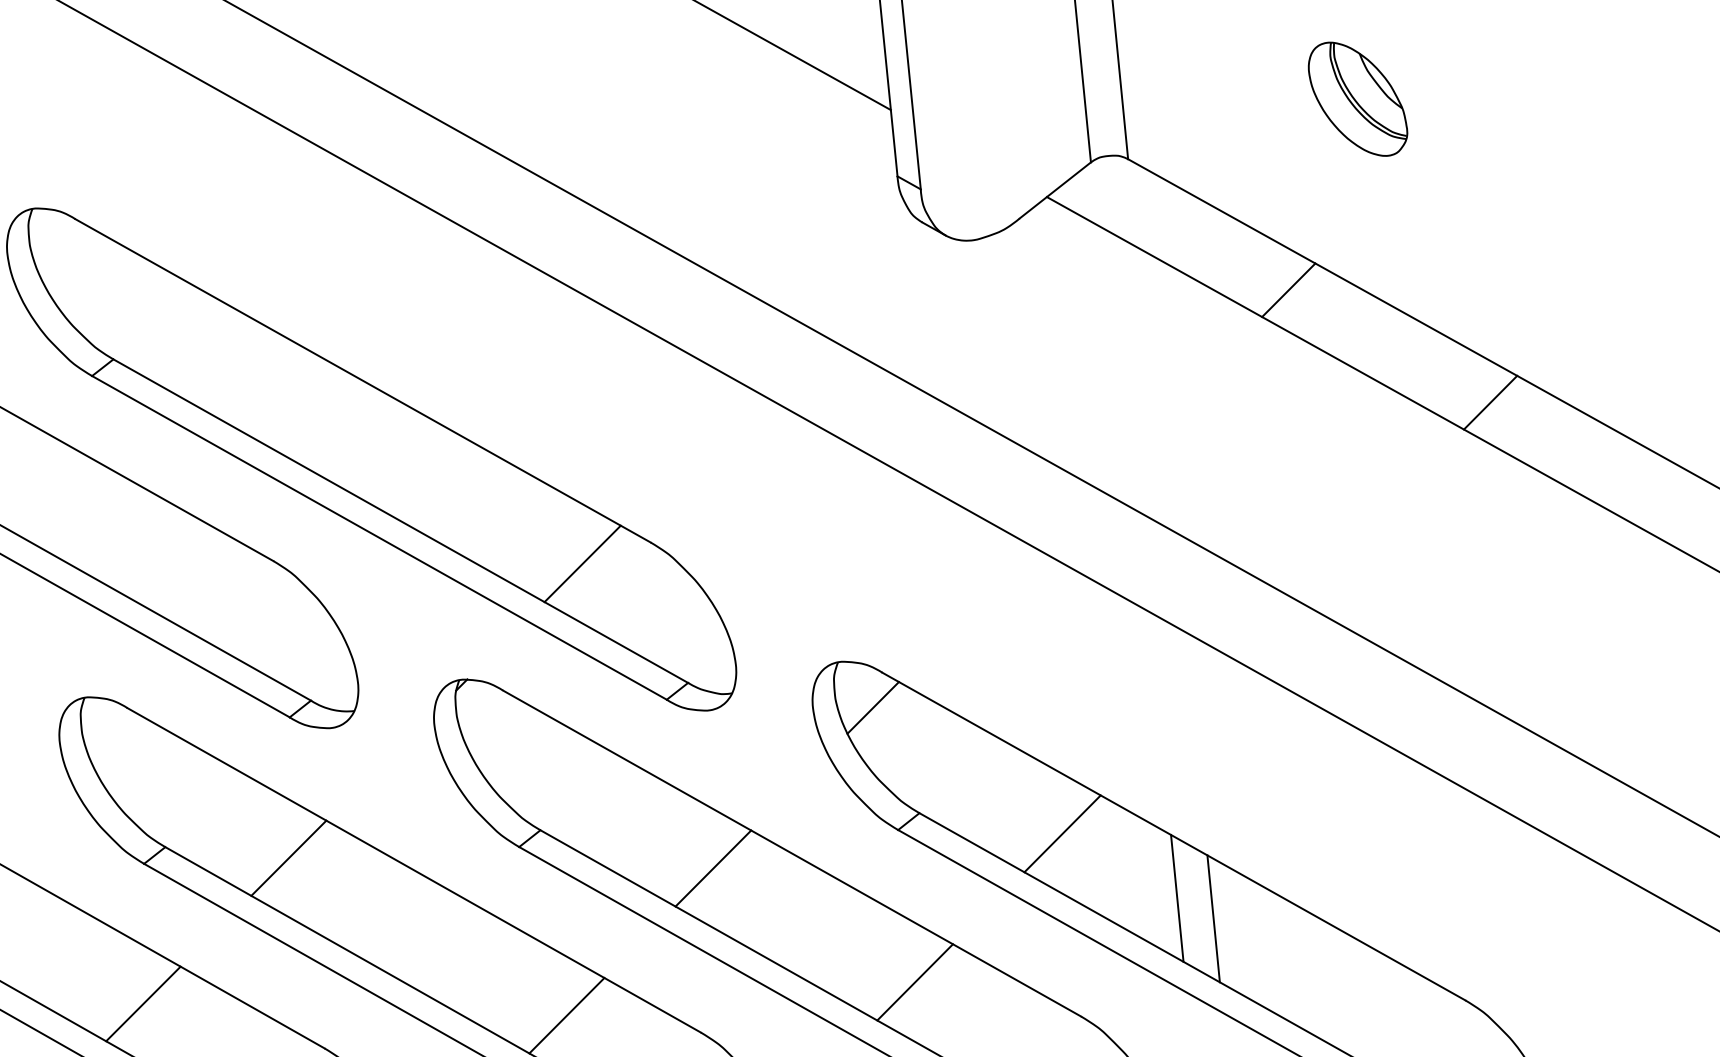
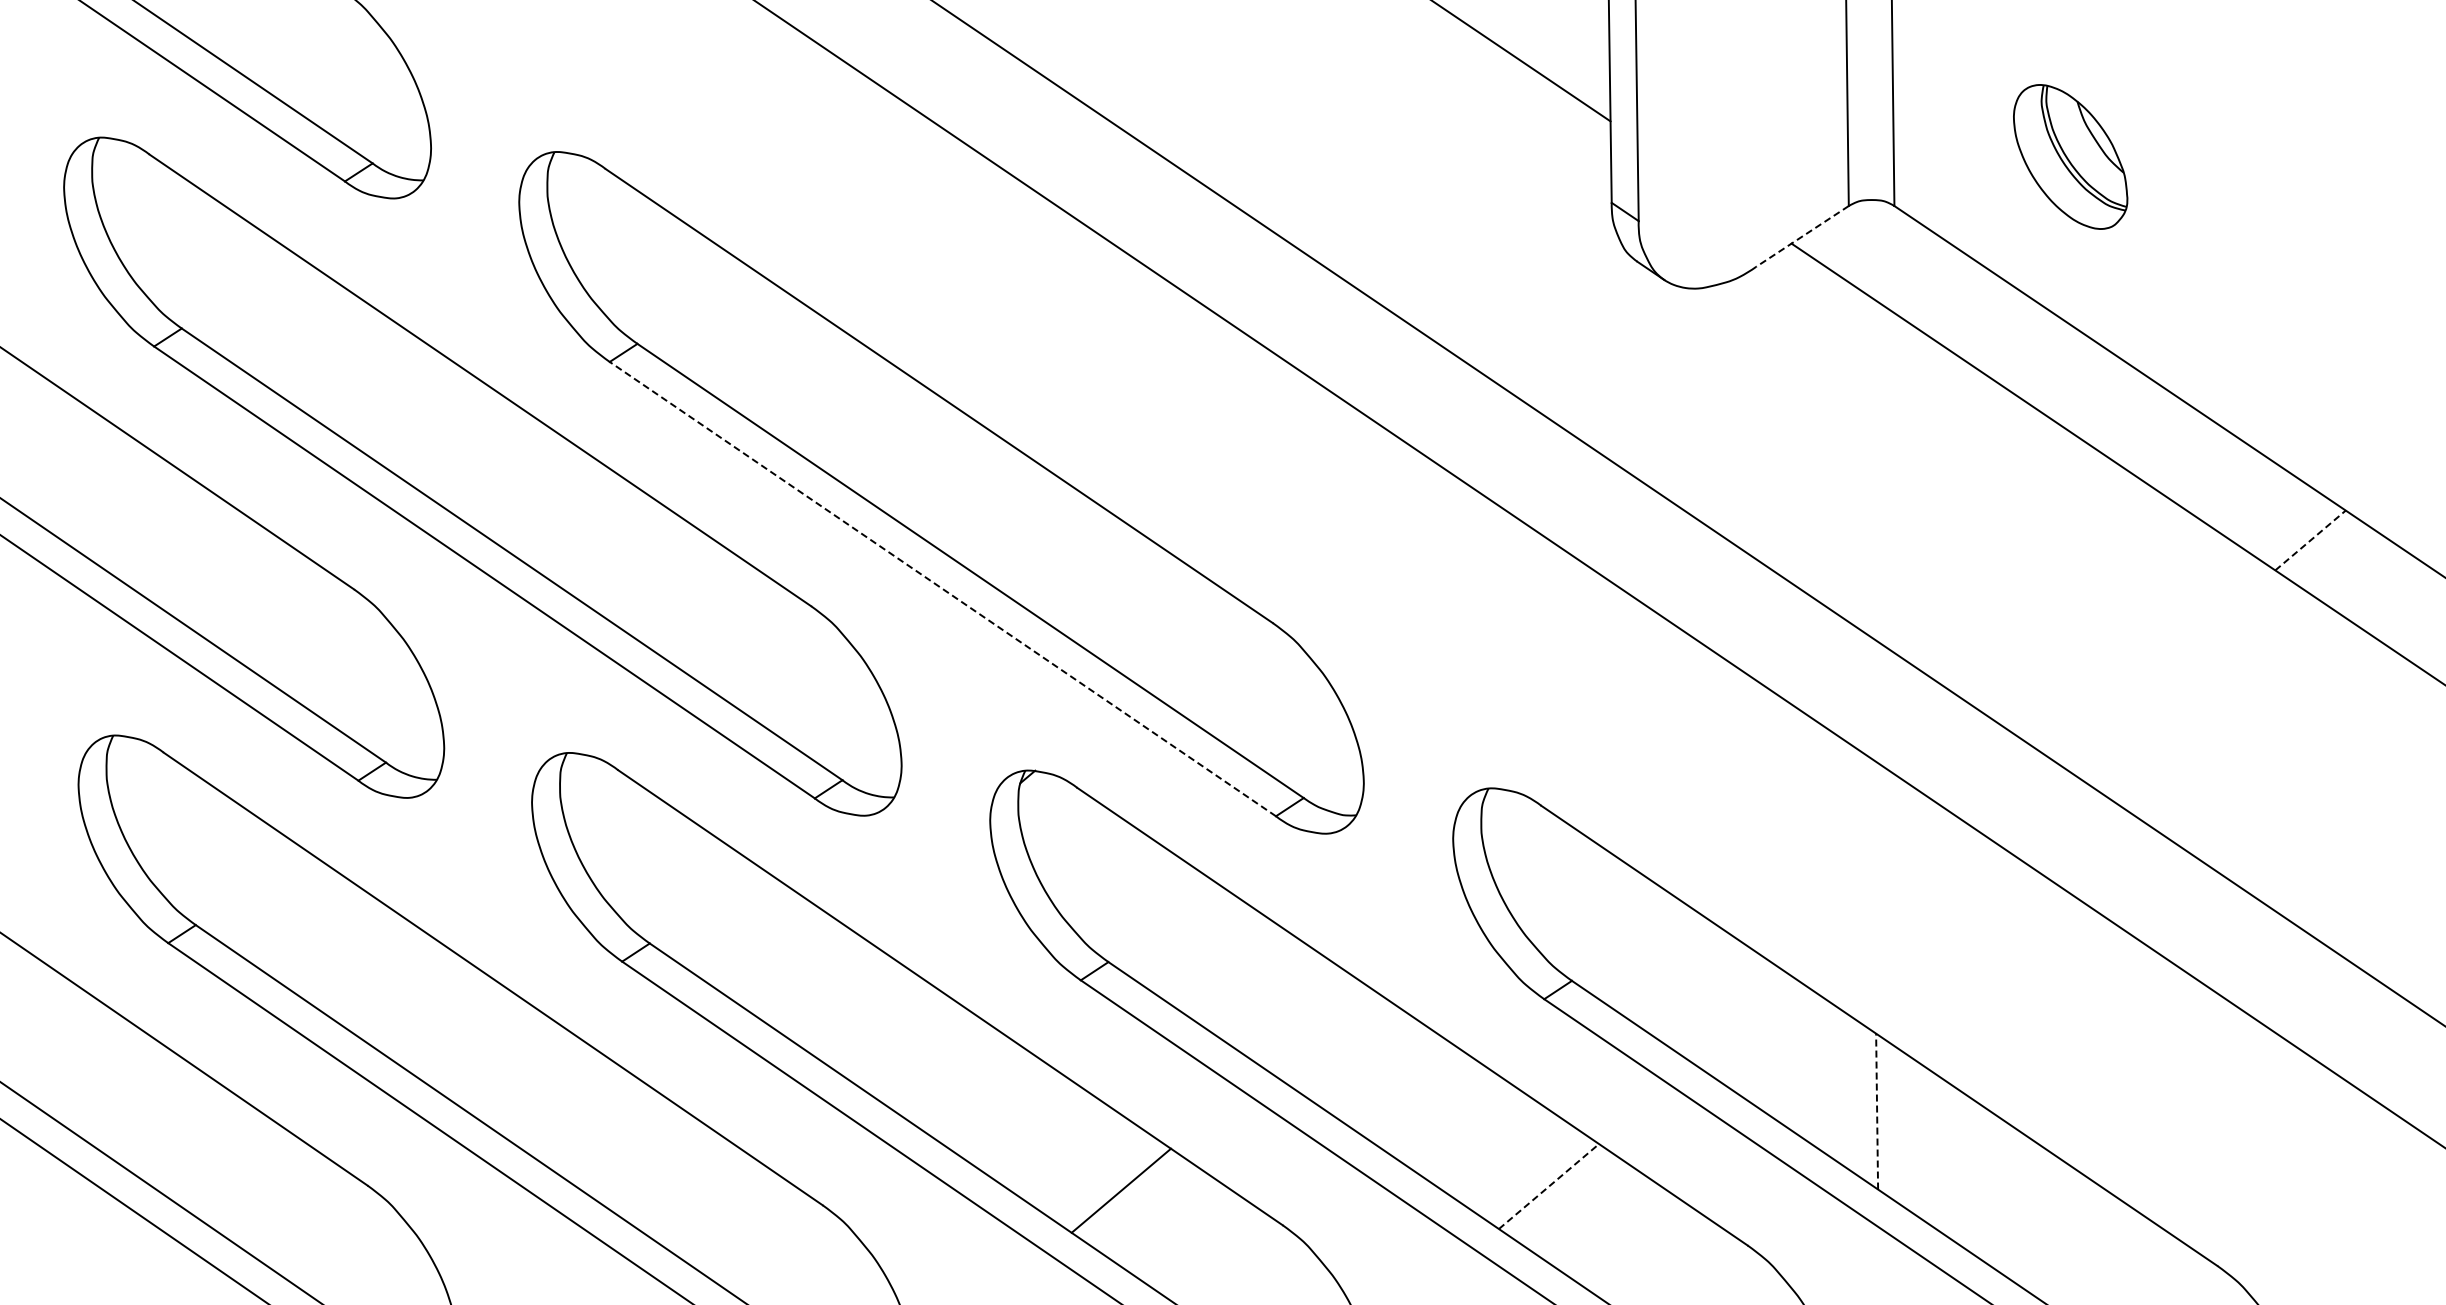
part: (1357, 98) -> (2070, 156), moved
line: (1055, 190) -> (1802, 236), solid -> dashed
line: (1288, 290) -> (2076, 382), removed
line: (1490, 402) -> (2310, 540), solid -> dashed
line: (379, 537) -> (942, 588), solid -> dashed
line: (582, 563) -> (1187, 641), removed
line: (873, 707) -> (1526, 847), removed
line: (1062, 833) -> (1743, 1020), removed
line: (288, 857) -> (798, 969), removed
line: (713, 868) -> (1315, 1026), removed
line: (1177, 898) -> (1877, 1111), solid -> dashed
line: (1213, 918) -> (1919, 1140), removed
line: (915, 982) -> (1549, 1186), solid -> dashed
line: (143, 1003) -> (606, 1131), removed

